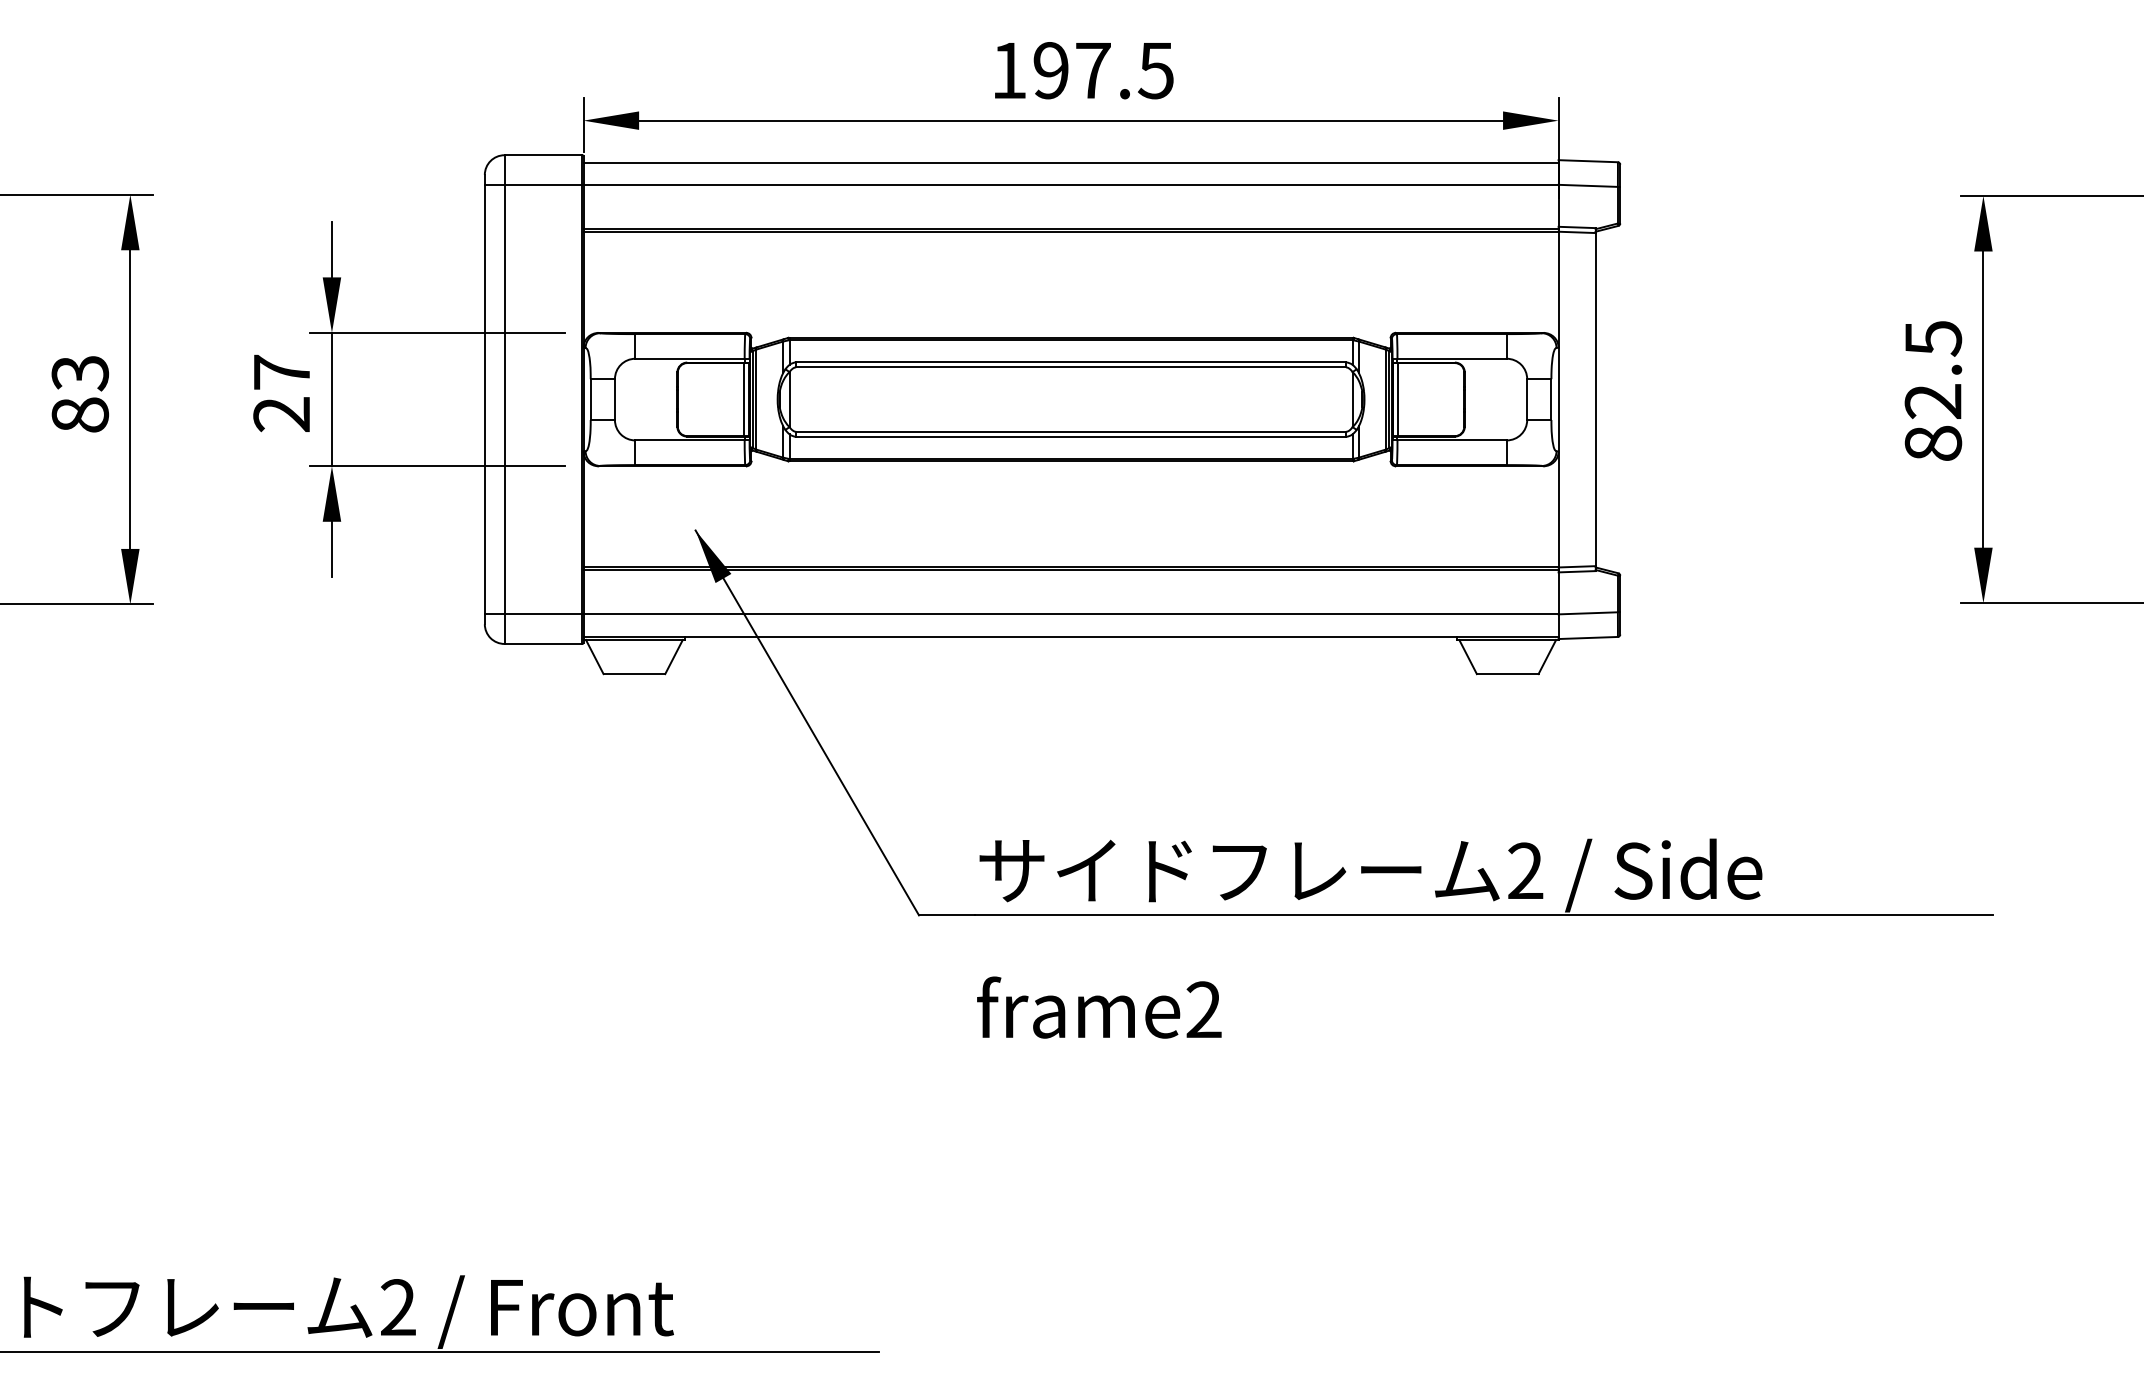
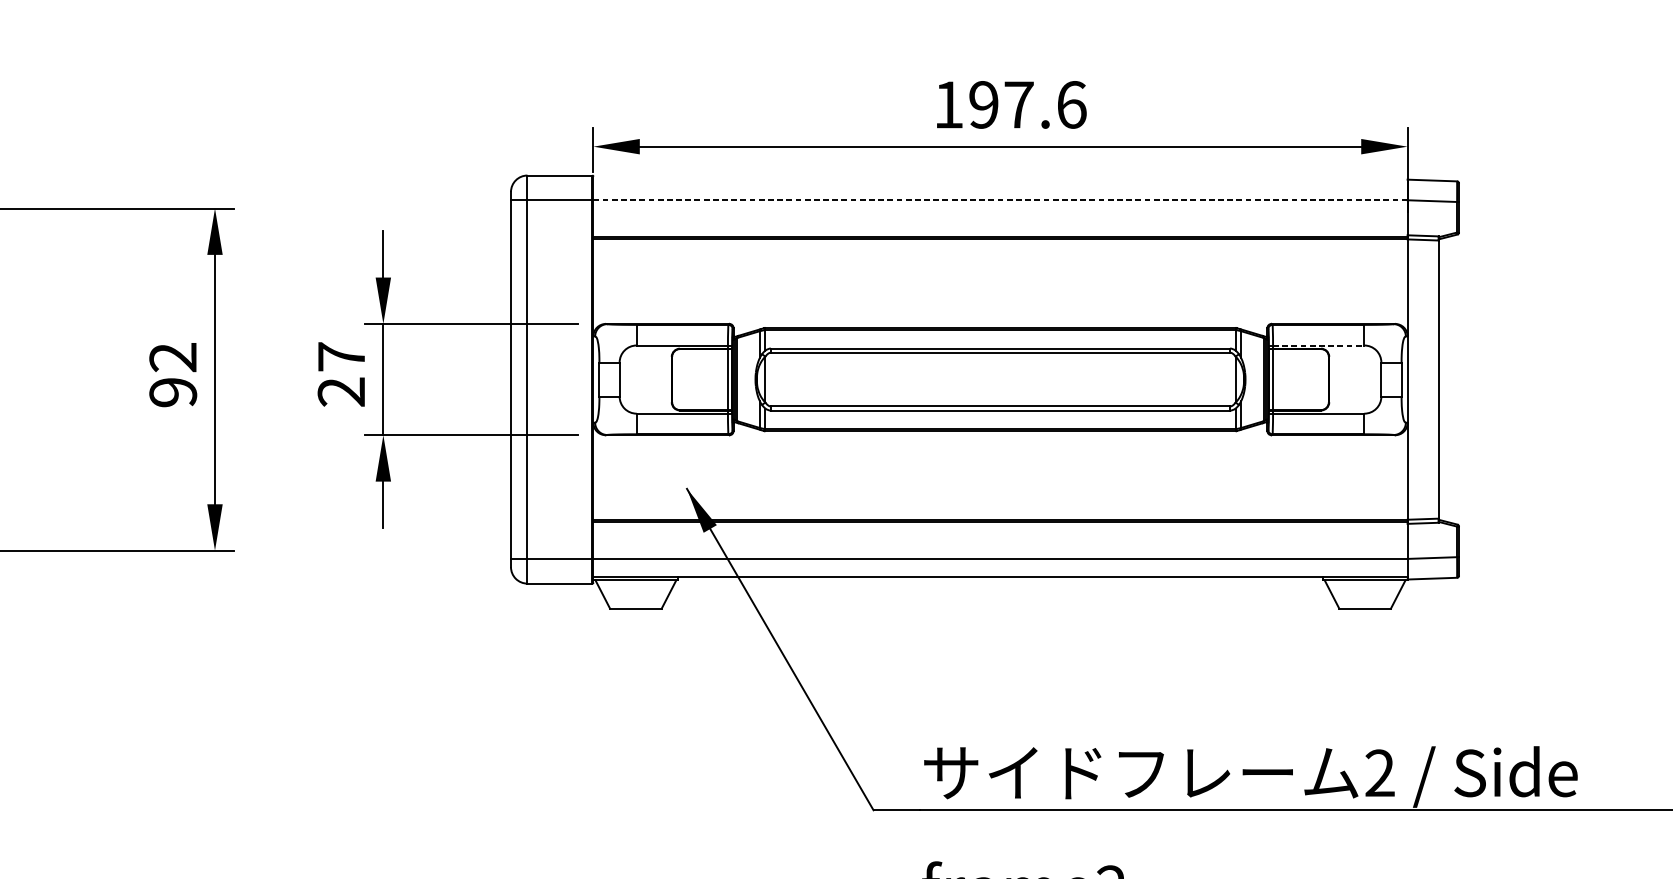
text: (1156, 70) -> (1071, 104), 197.5 -> 197.6
line: (1070, 162) -> (1000, 181), removed
line: (1071, 184) -> (1000, 199), solid -> dashed
line: (1452, 358) -> (1319, 345), solid -> dashed
text: (80, 393) -> (173, 374), 83 -> 92

